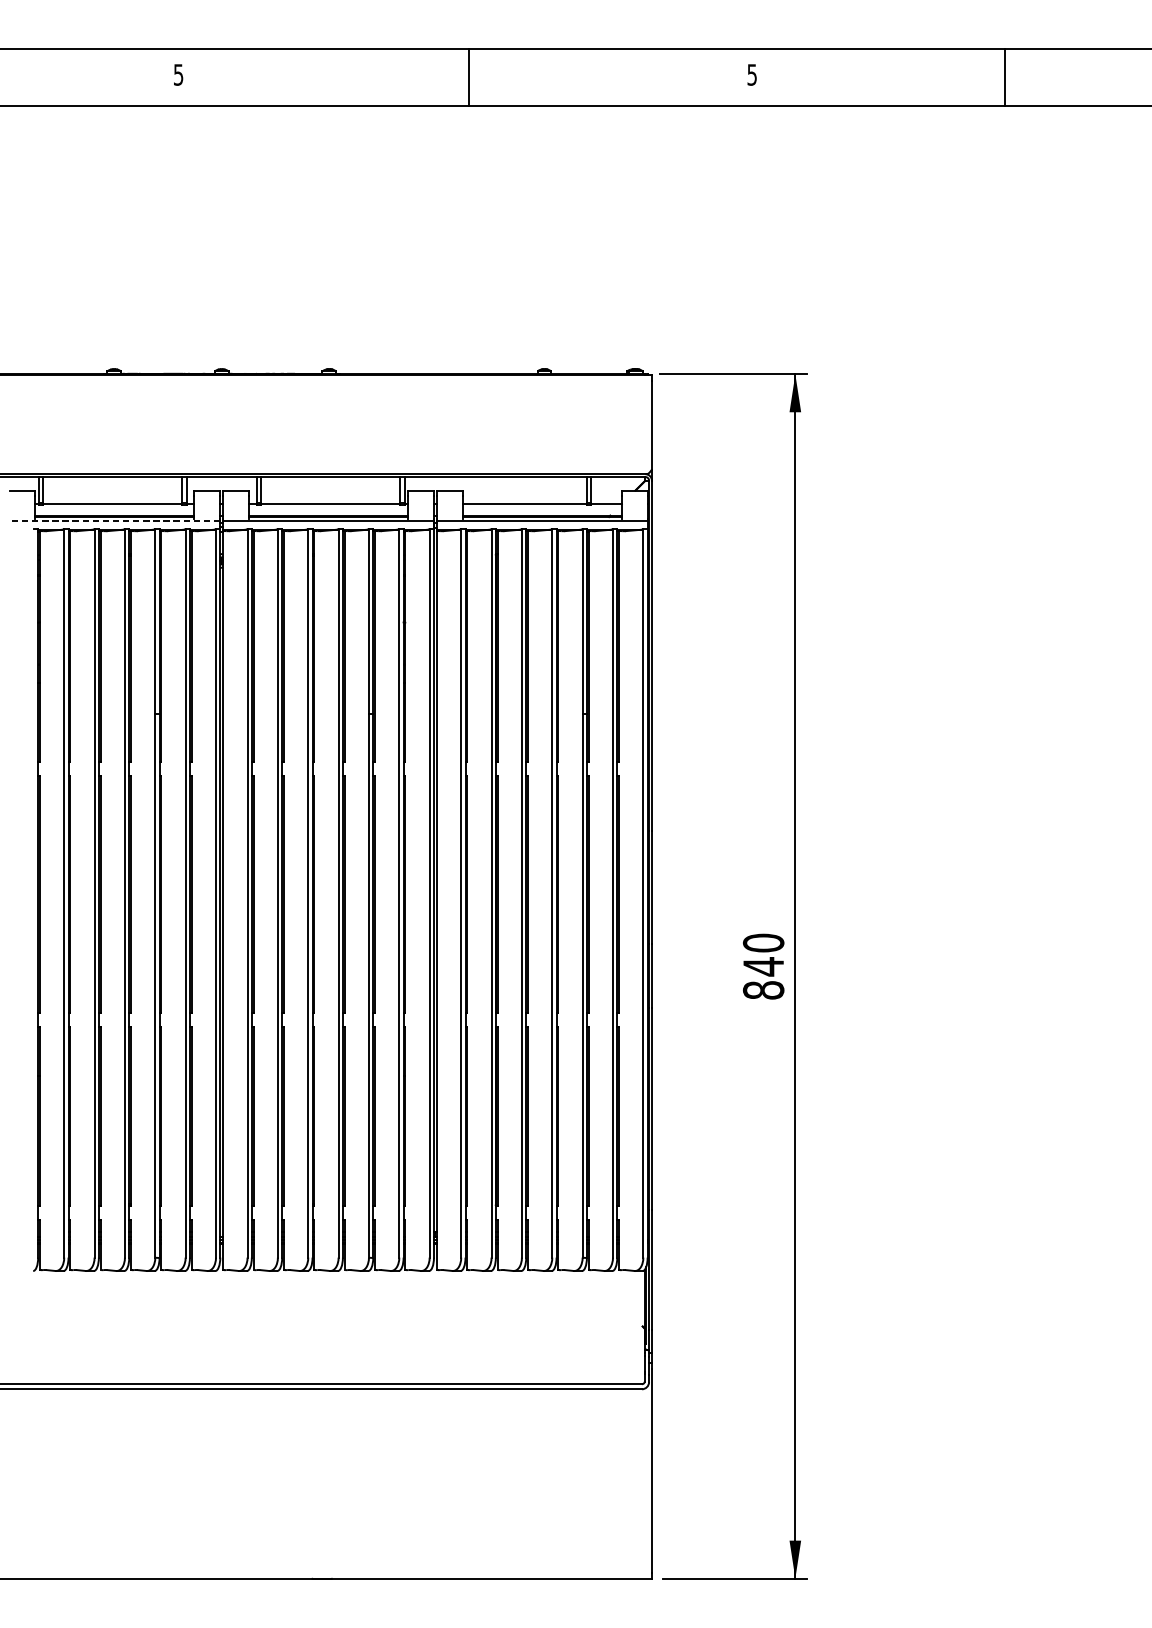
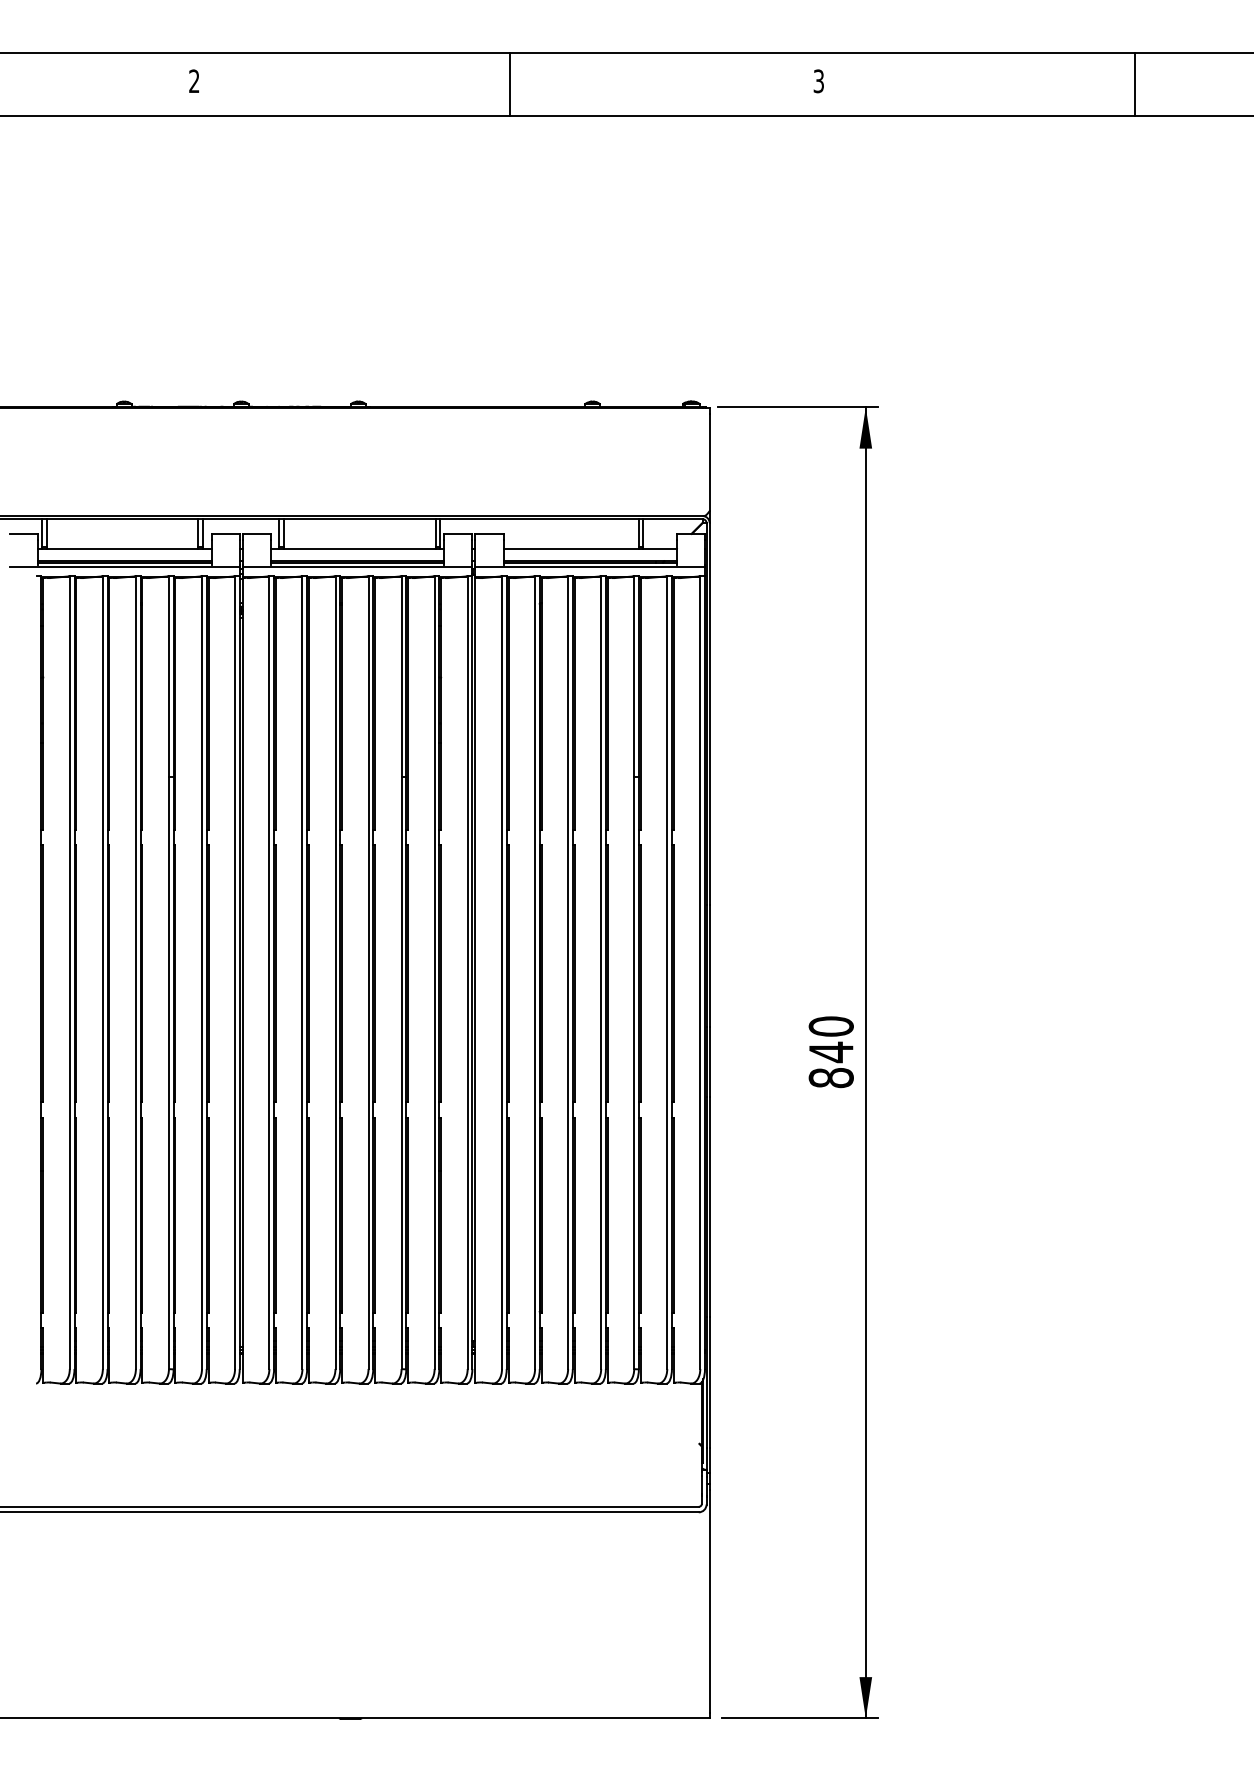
text: (751, 74) -> (818, 80), 5 -> 3
text: (178, 75) -> (194, 81), 5 -> 2
line: (1004, 77) -> (1134, 84), moved
line: (114, 521) -> (124, 567), dashed -> solid

